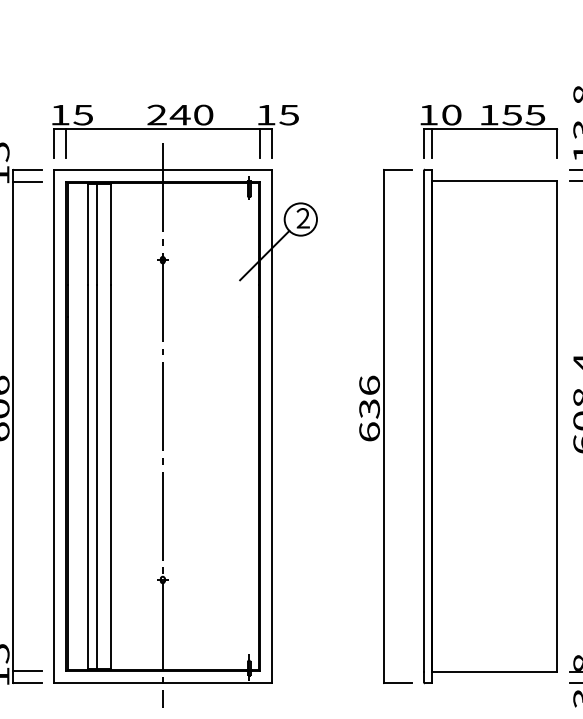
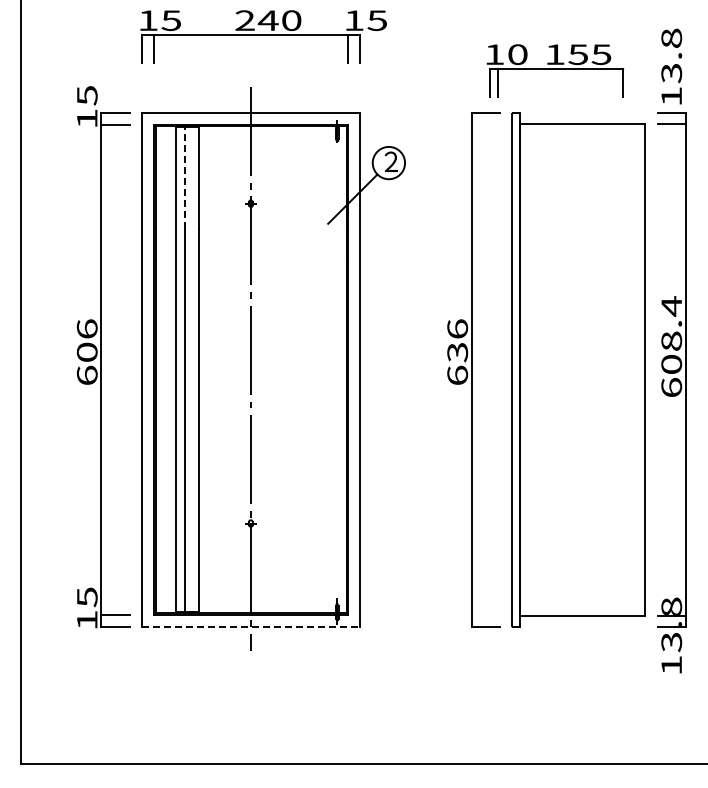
part: (175, 130) -> (263, 36), moved
part: (489, 130) -> (555, 70), moved
line: (97, 233) -> (185, 177), solid -> dashed
line: (163, 682) -> (251, 626), solid -> dashed

